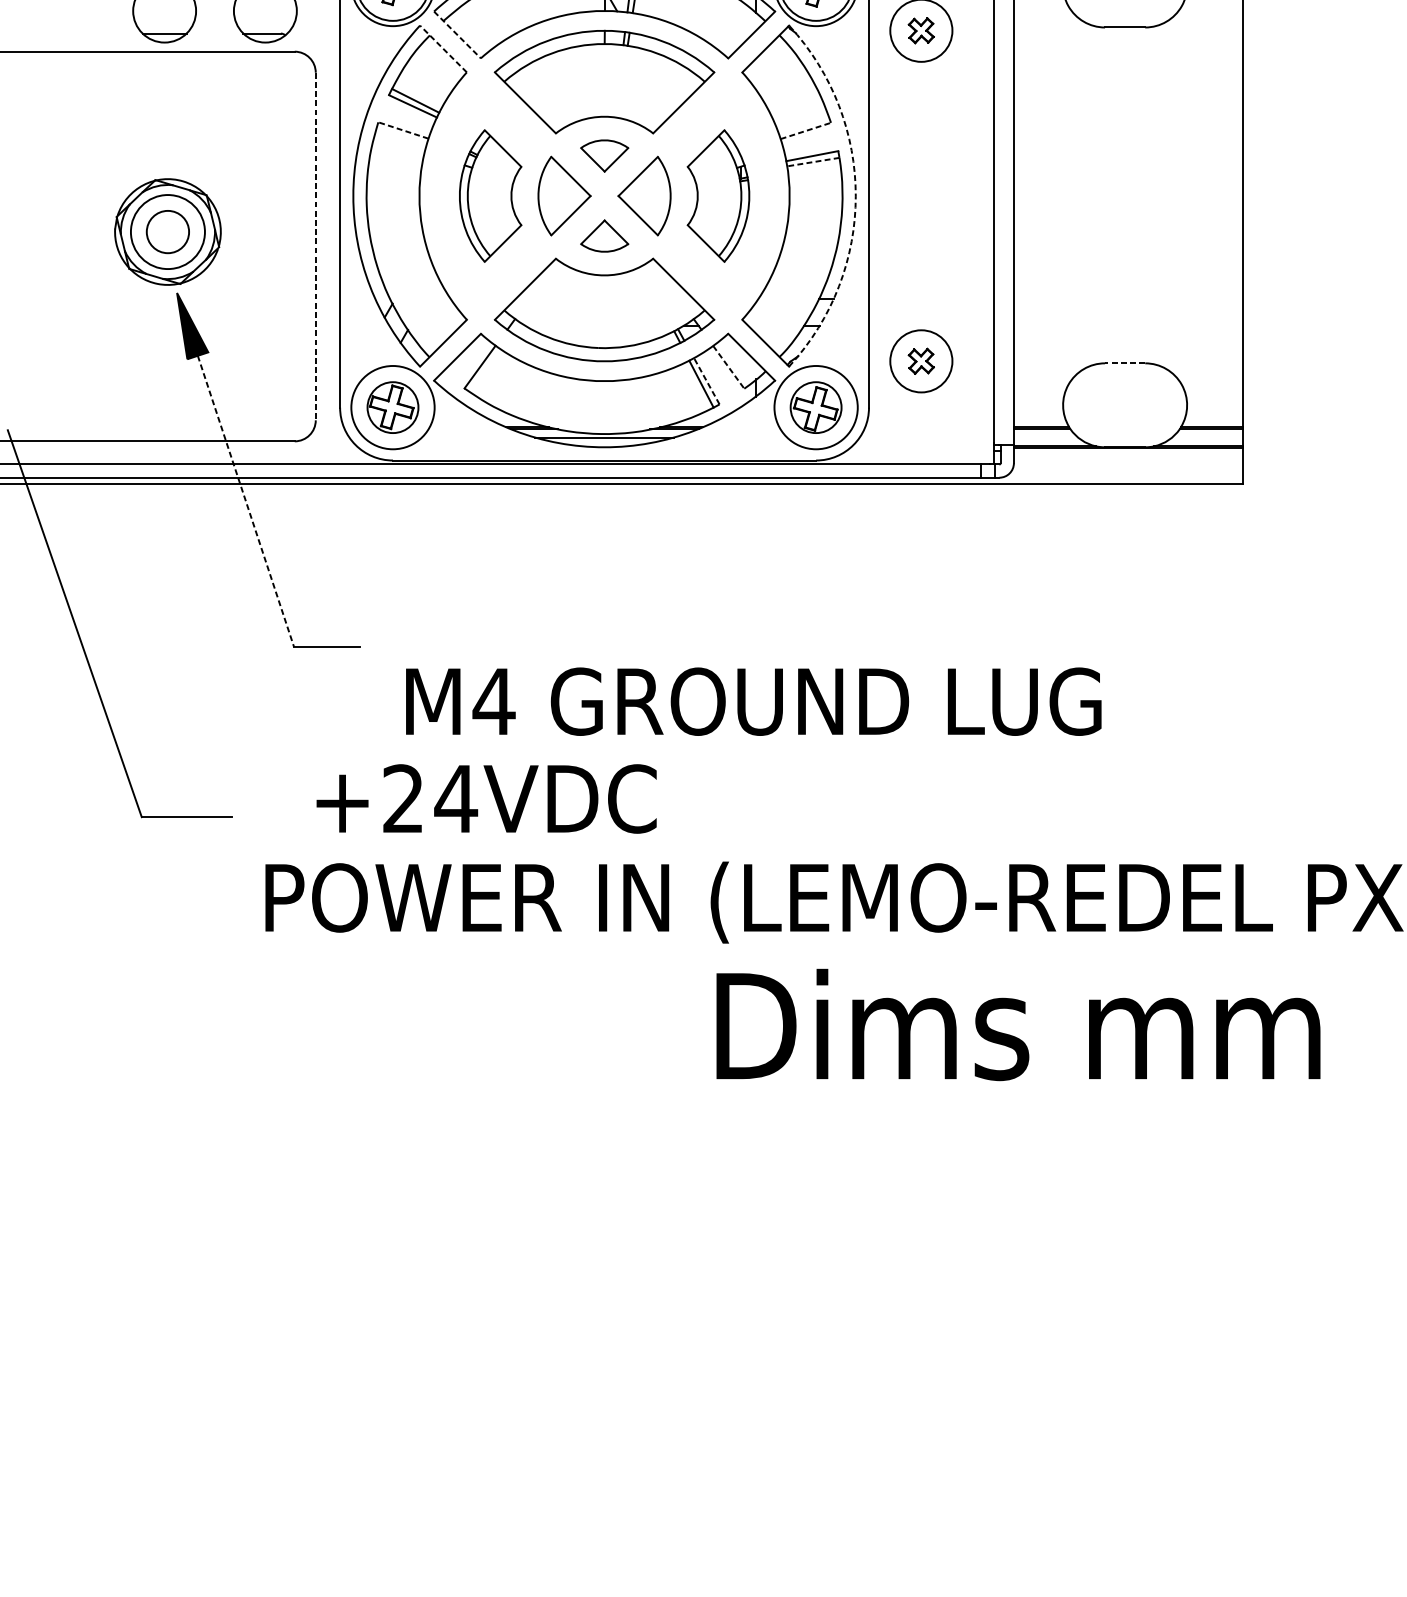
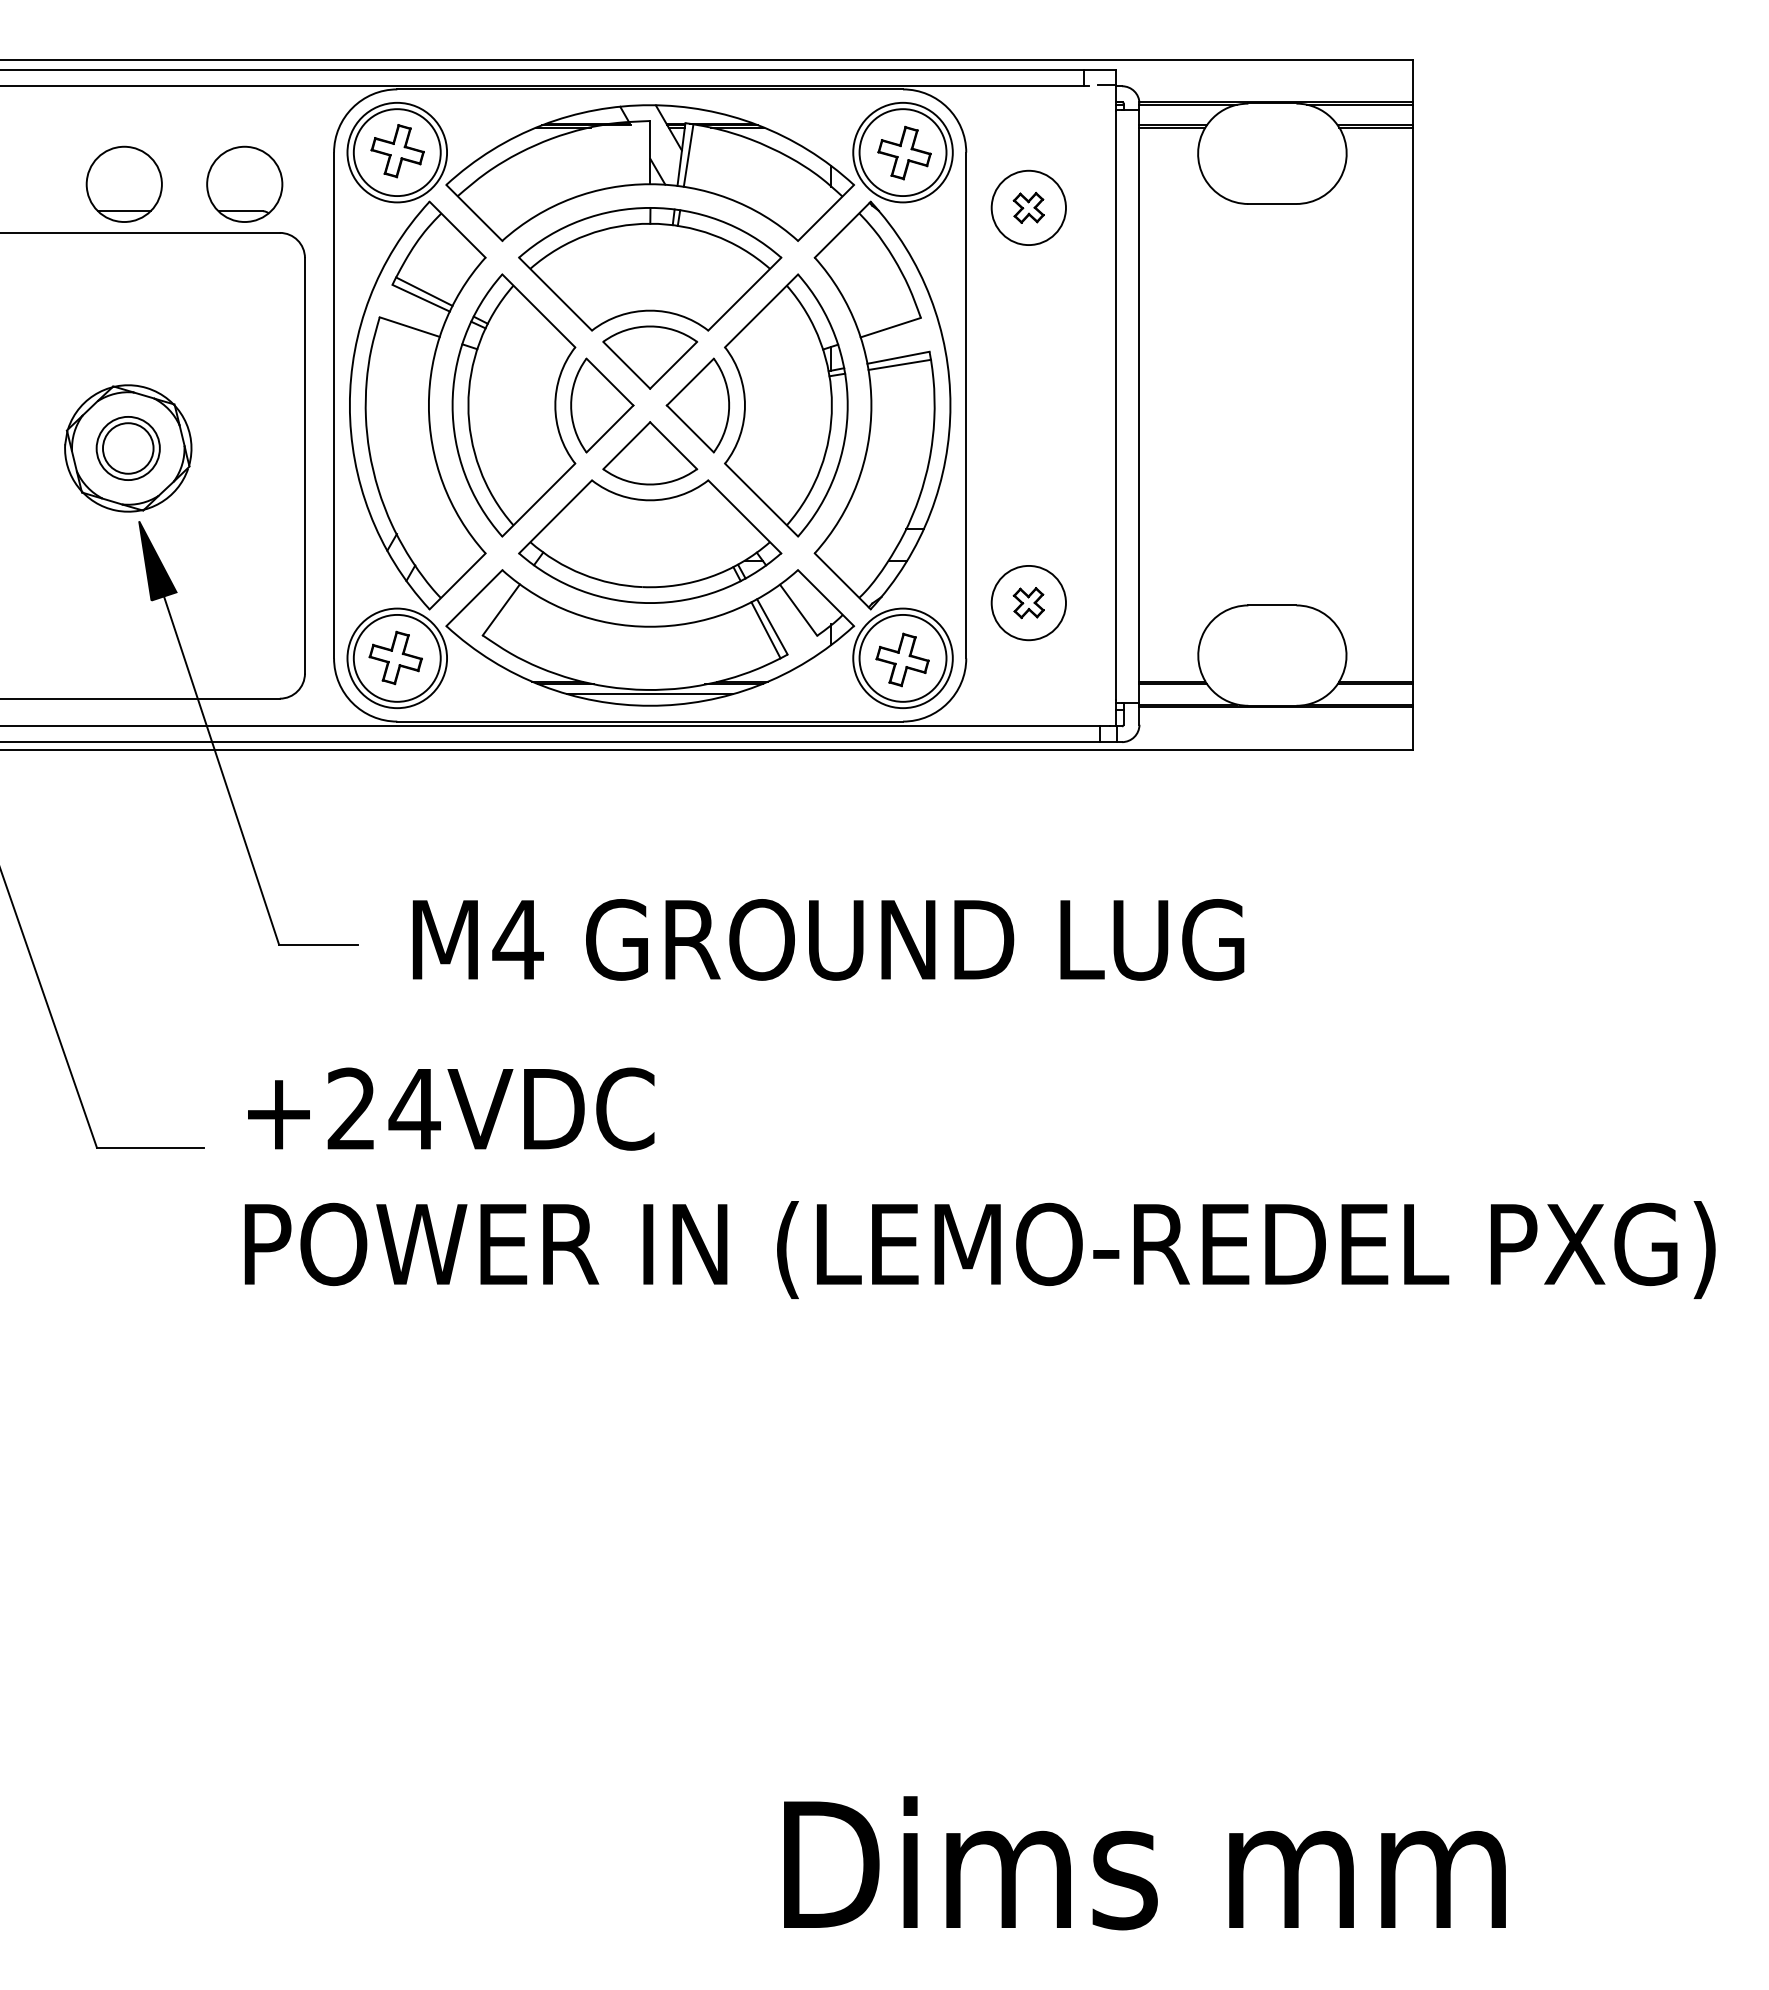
line: (457, 35) -> (474, 213), dashed -> solid
line: (443, 48) -> (457, 229), dashed -> solid
line: (403, 130) -> (409, 327), dashed -> solid
line: (805, 130) -> (890, 327), dashed -> solid
part: (604, 155) -> (650, 357), size x1.67
line: (813, 161) -> (899, 364), dashed -> solid
part: (490, 196) -> (513, 405), size x1.67
part: (718, 196) -> (786, 405), size x1.67
arc: (855, 196) -> (950, 405), dashed -> solid
circle: (167, 232) -> (127, 448), size x0.71
part: (604, 236) -> (650, 453), size x1.67
line: (315, 246) -> (304, 465), dashed -> solid
line: (1124, 363) -> (1271, 605), dashed -> solid
line: (728, 367) -> (798, 610), dashed -> solid
line: (706, 380) -> (772, 626), dashed -> solid
circle: (392, 406) -> (396, 657), size x1.43
circle: (815, 406) -> (902, 657), size x1.43
line: (245, 502) -> (221, 771), dashed -> solid
text: (753, 701) -> (828, 939), moved
text: (486, 798) -> (451, 1108), moved
text: (1018, 1025) -> (1144, 1863), moved

